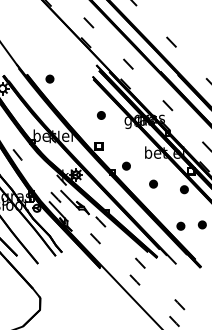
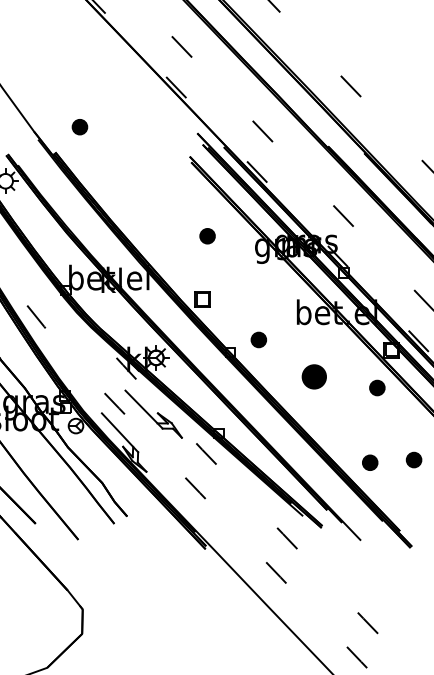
part: (49, 78) -> (78, 125), moved
part: (153, 183) -> (314, 375), size x1.6

